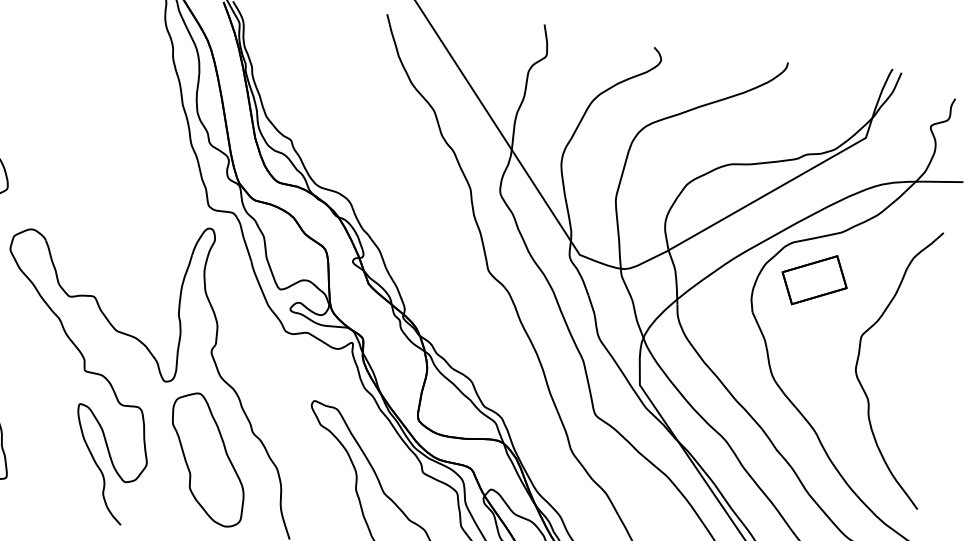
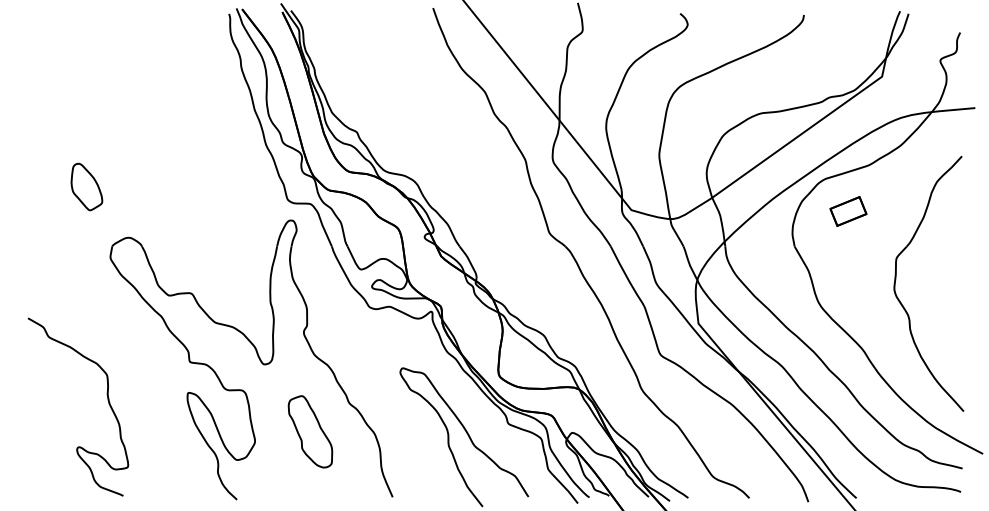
part: (814, 280) -> (848, 211), size x0.6
part: (207, 459) -> (310, 431), size x0.6

